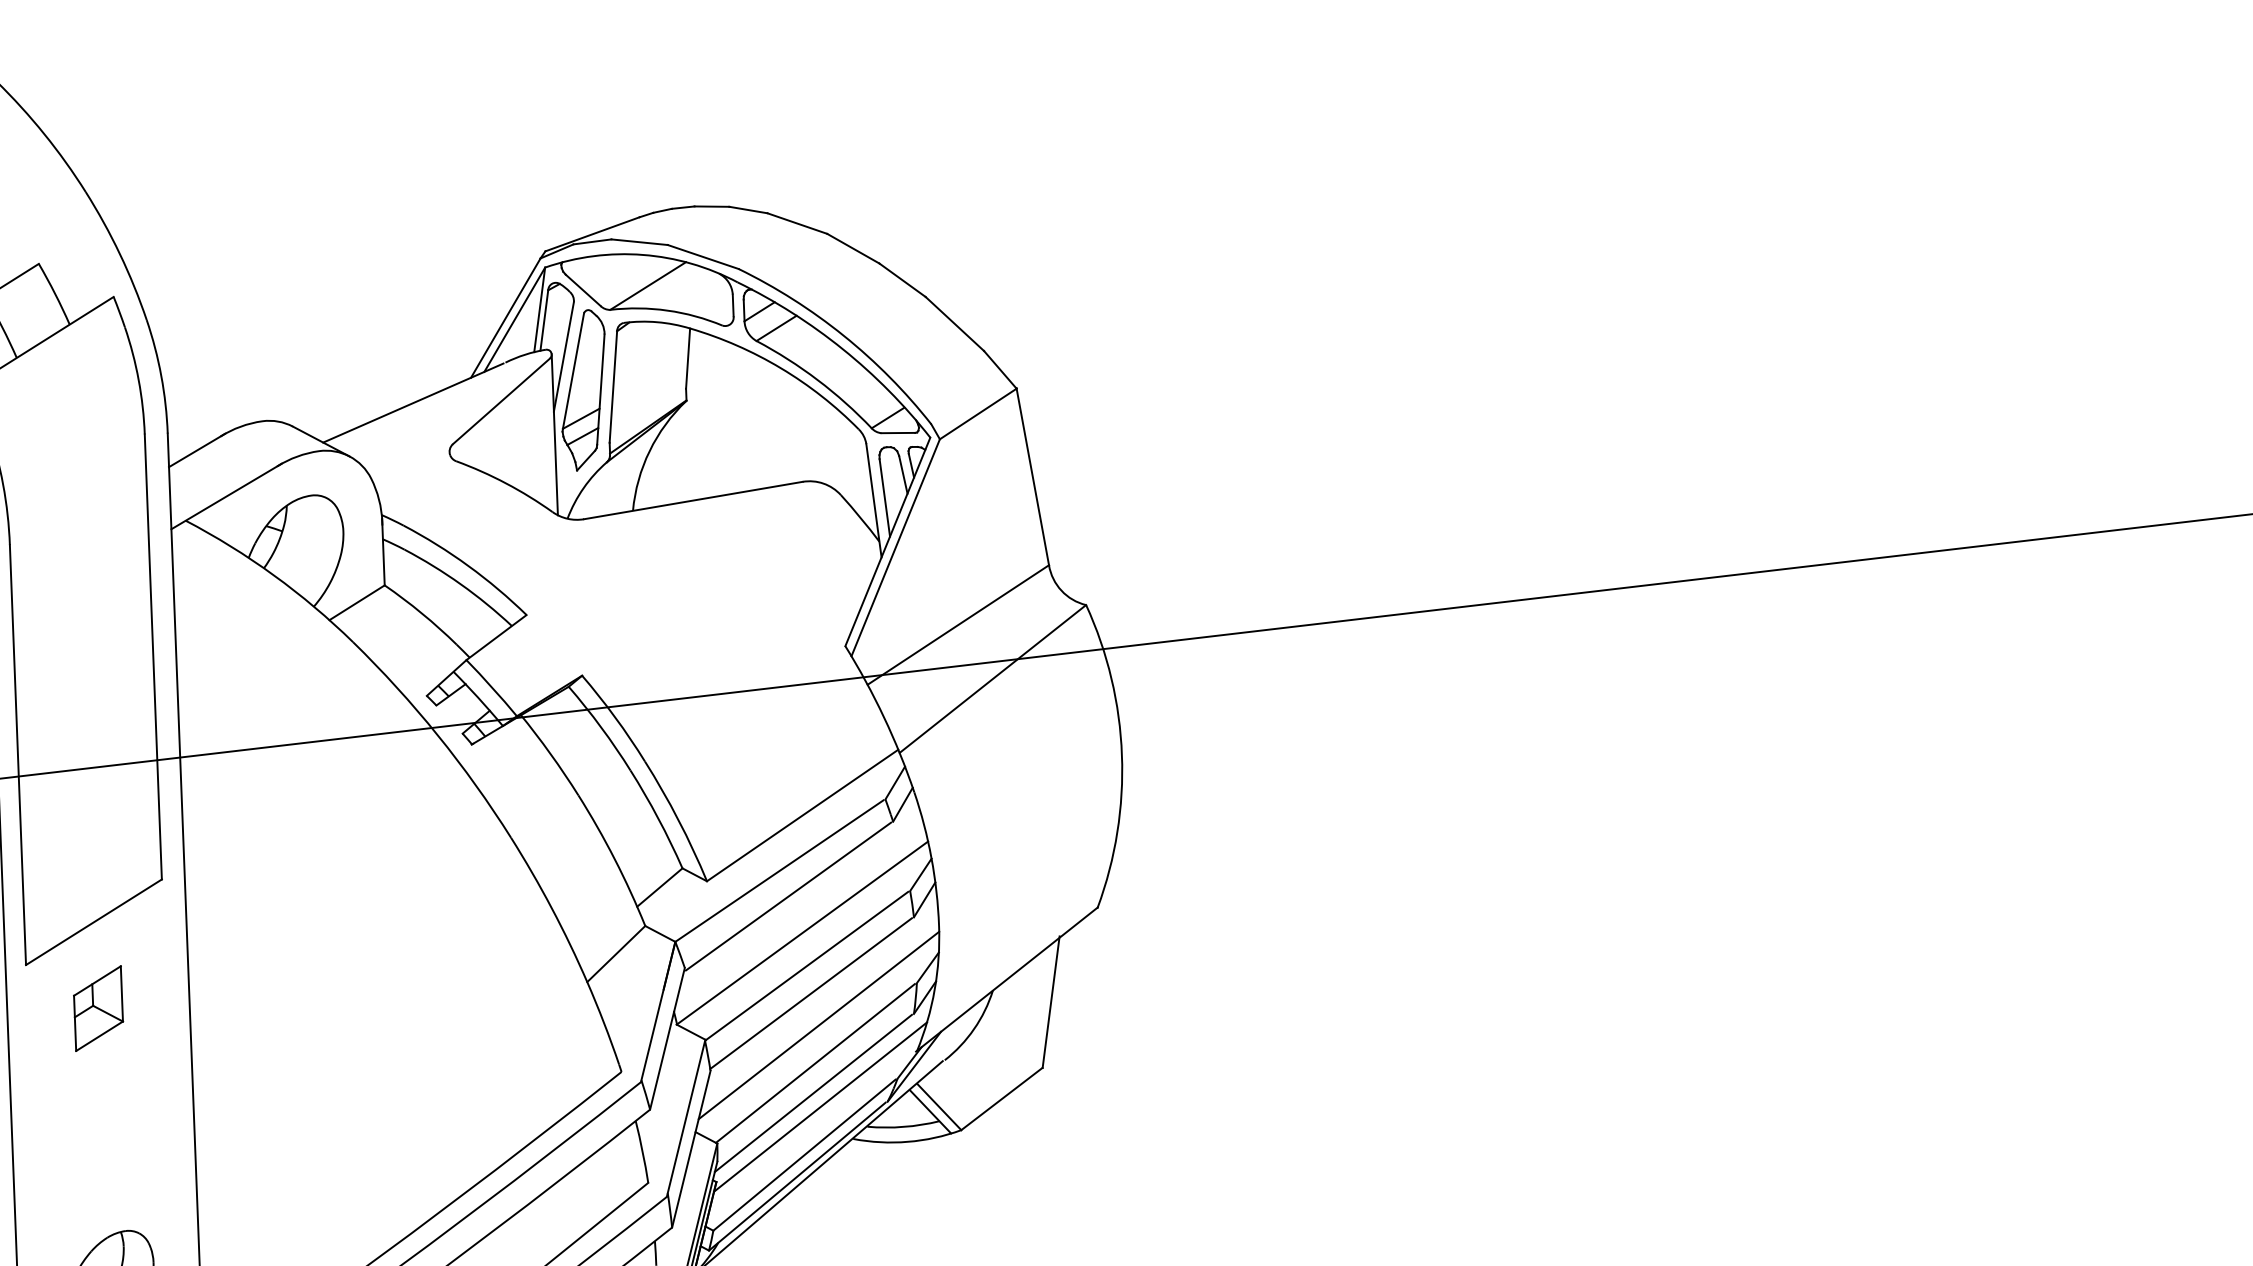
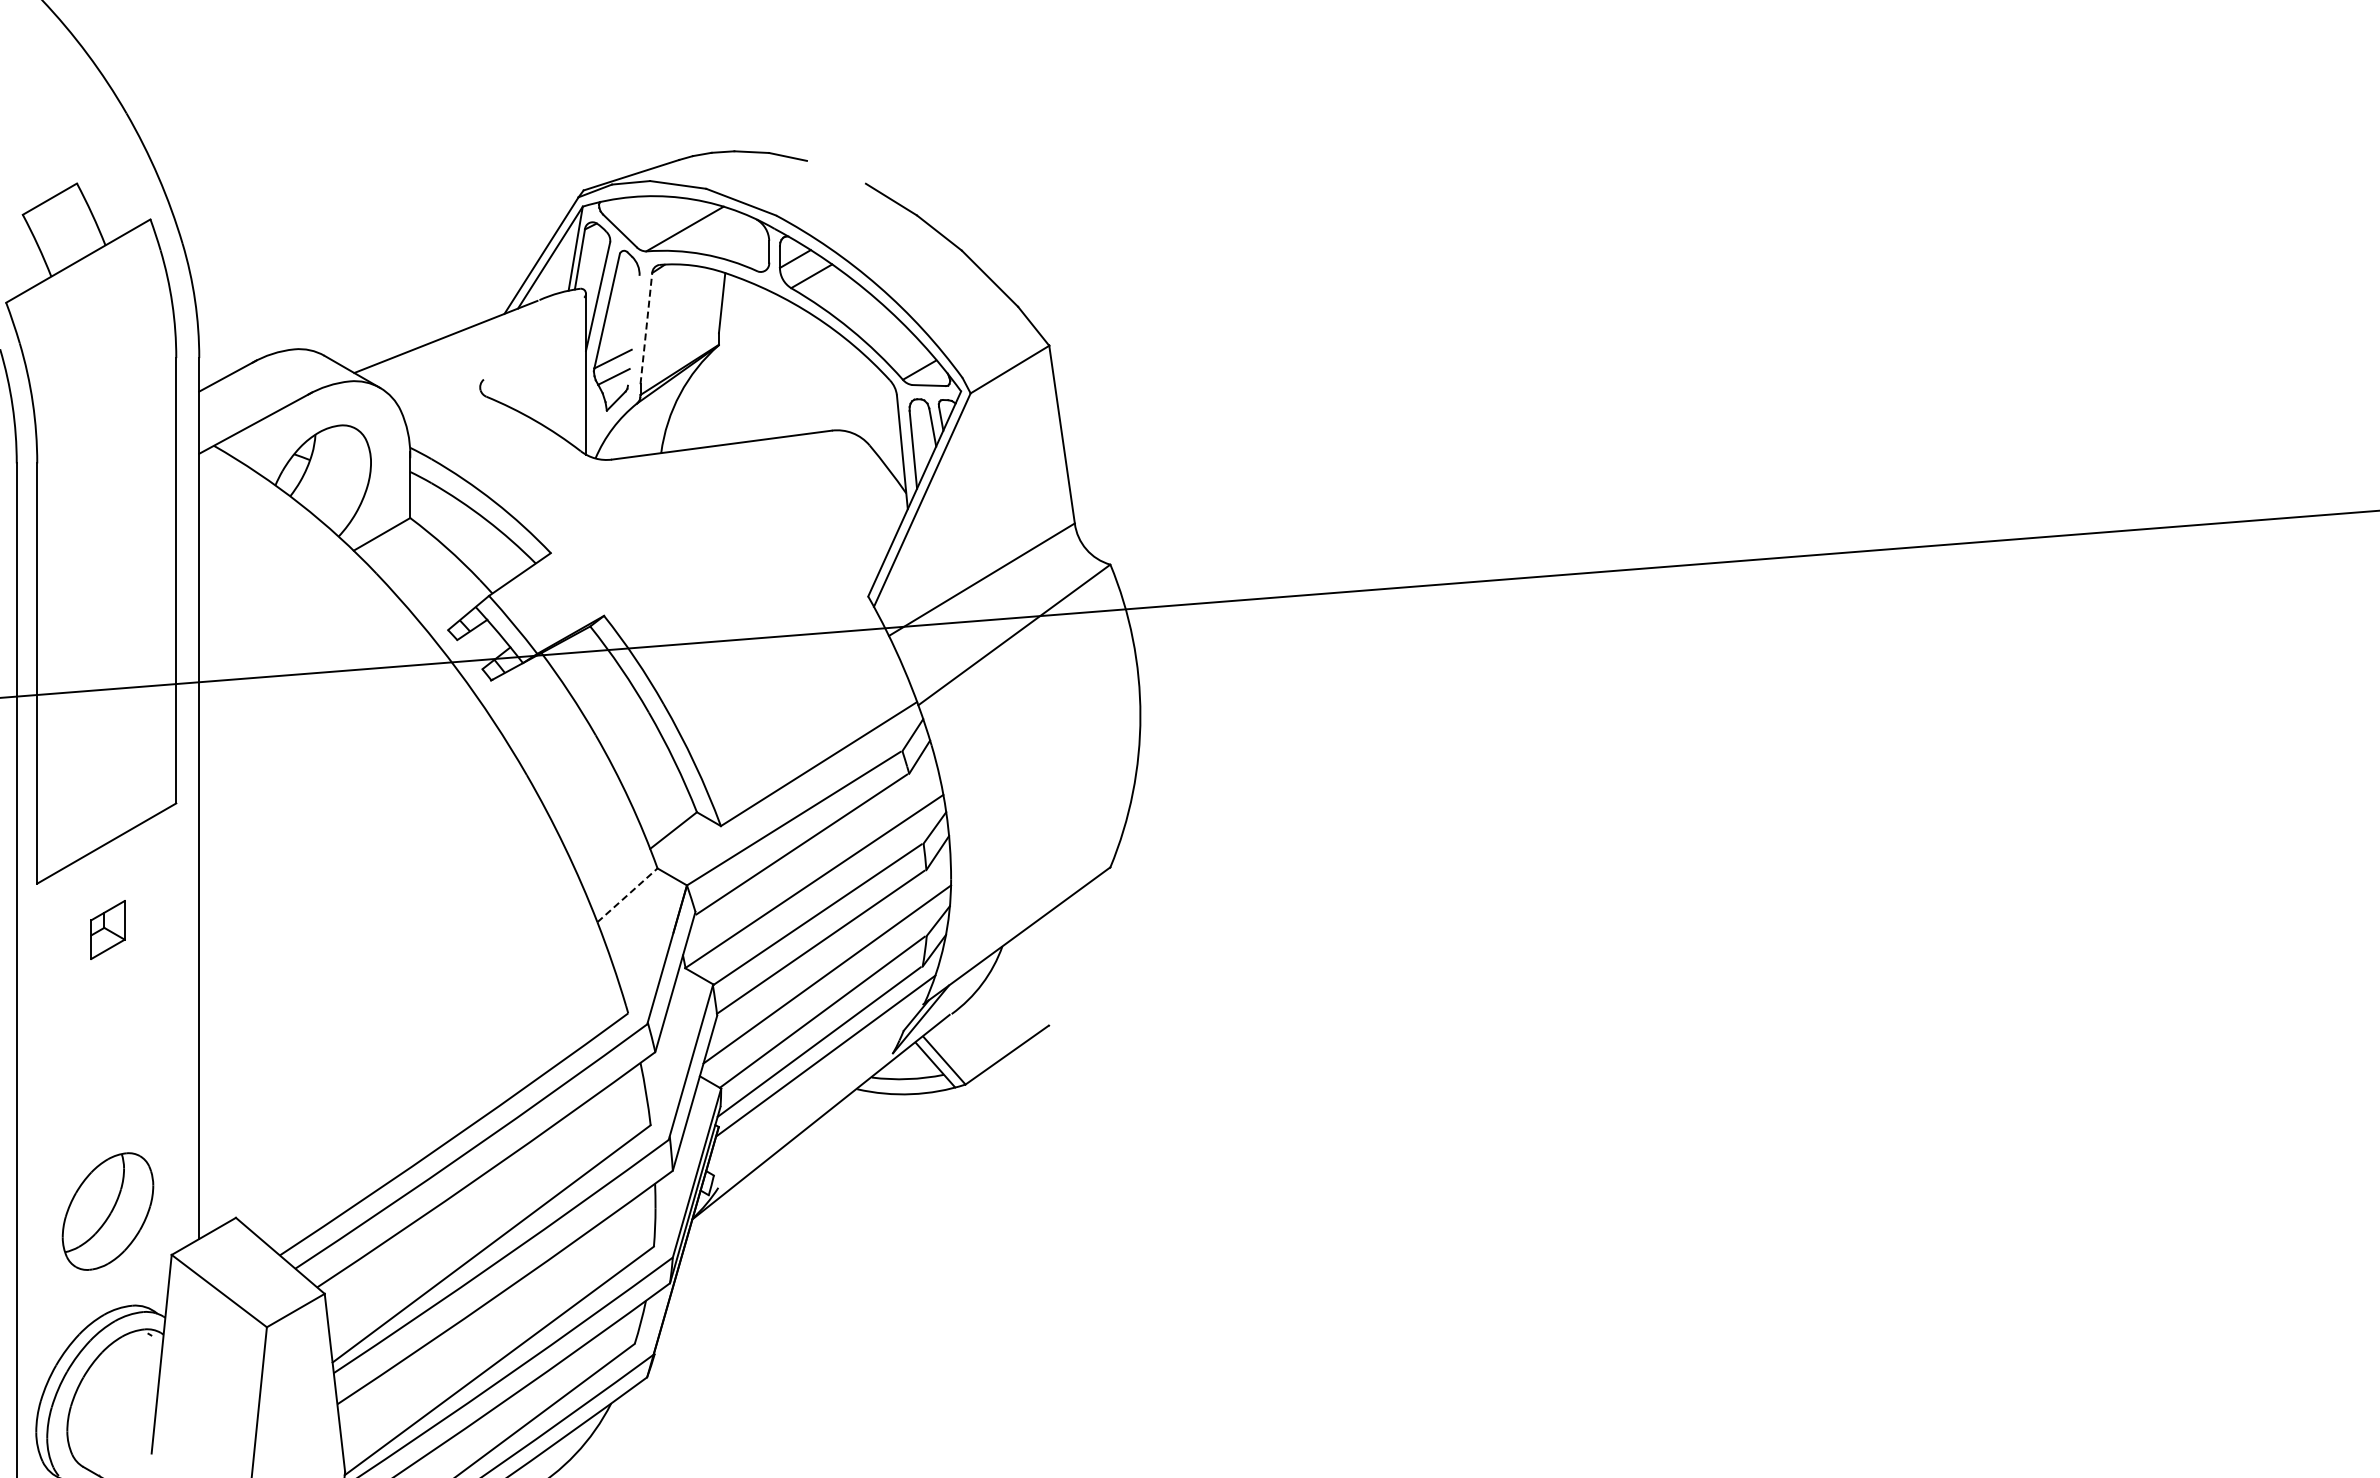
line: (796, 222) -> (835, 171), removed
line: (613, 386) -> (646, 328), solid -> dashed
line: (600, 389) -> (633, 330), removed
line: (500, 401) -> (533, 338), removed
line: (616, 954) -> (627, 895), solid -> dashed
line: (1051, 1001) -> (1060, 959), removed
part: (97, 1008) -> (107, 929), size x0.7
line: (804, 1155) -> (807, 1103), removed
line: (796, 1176) -> (799, 1124), removed

